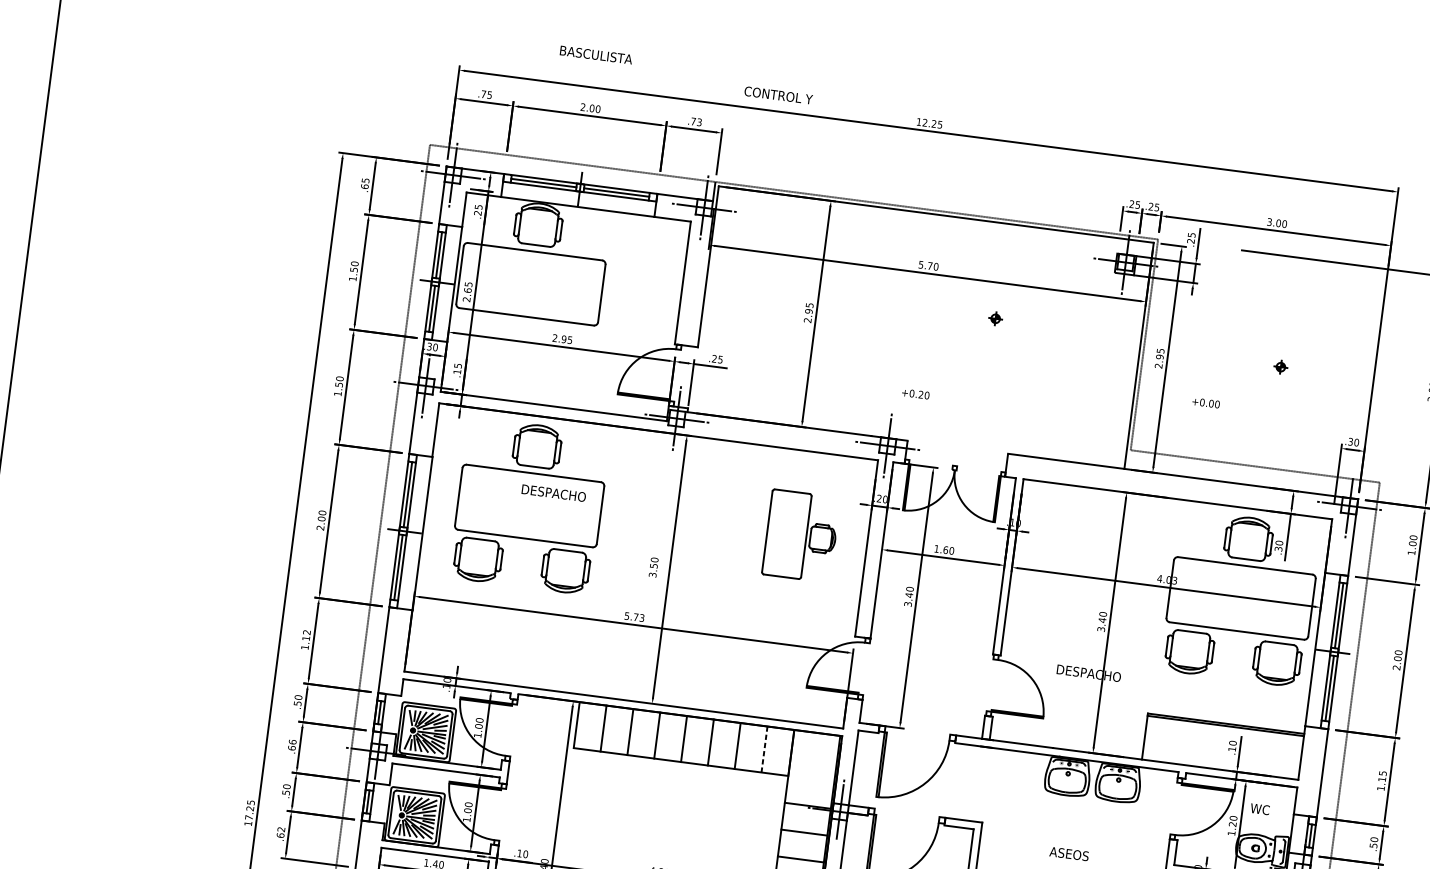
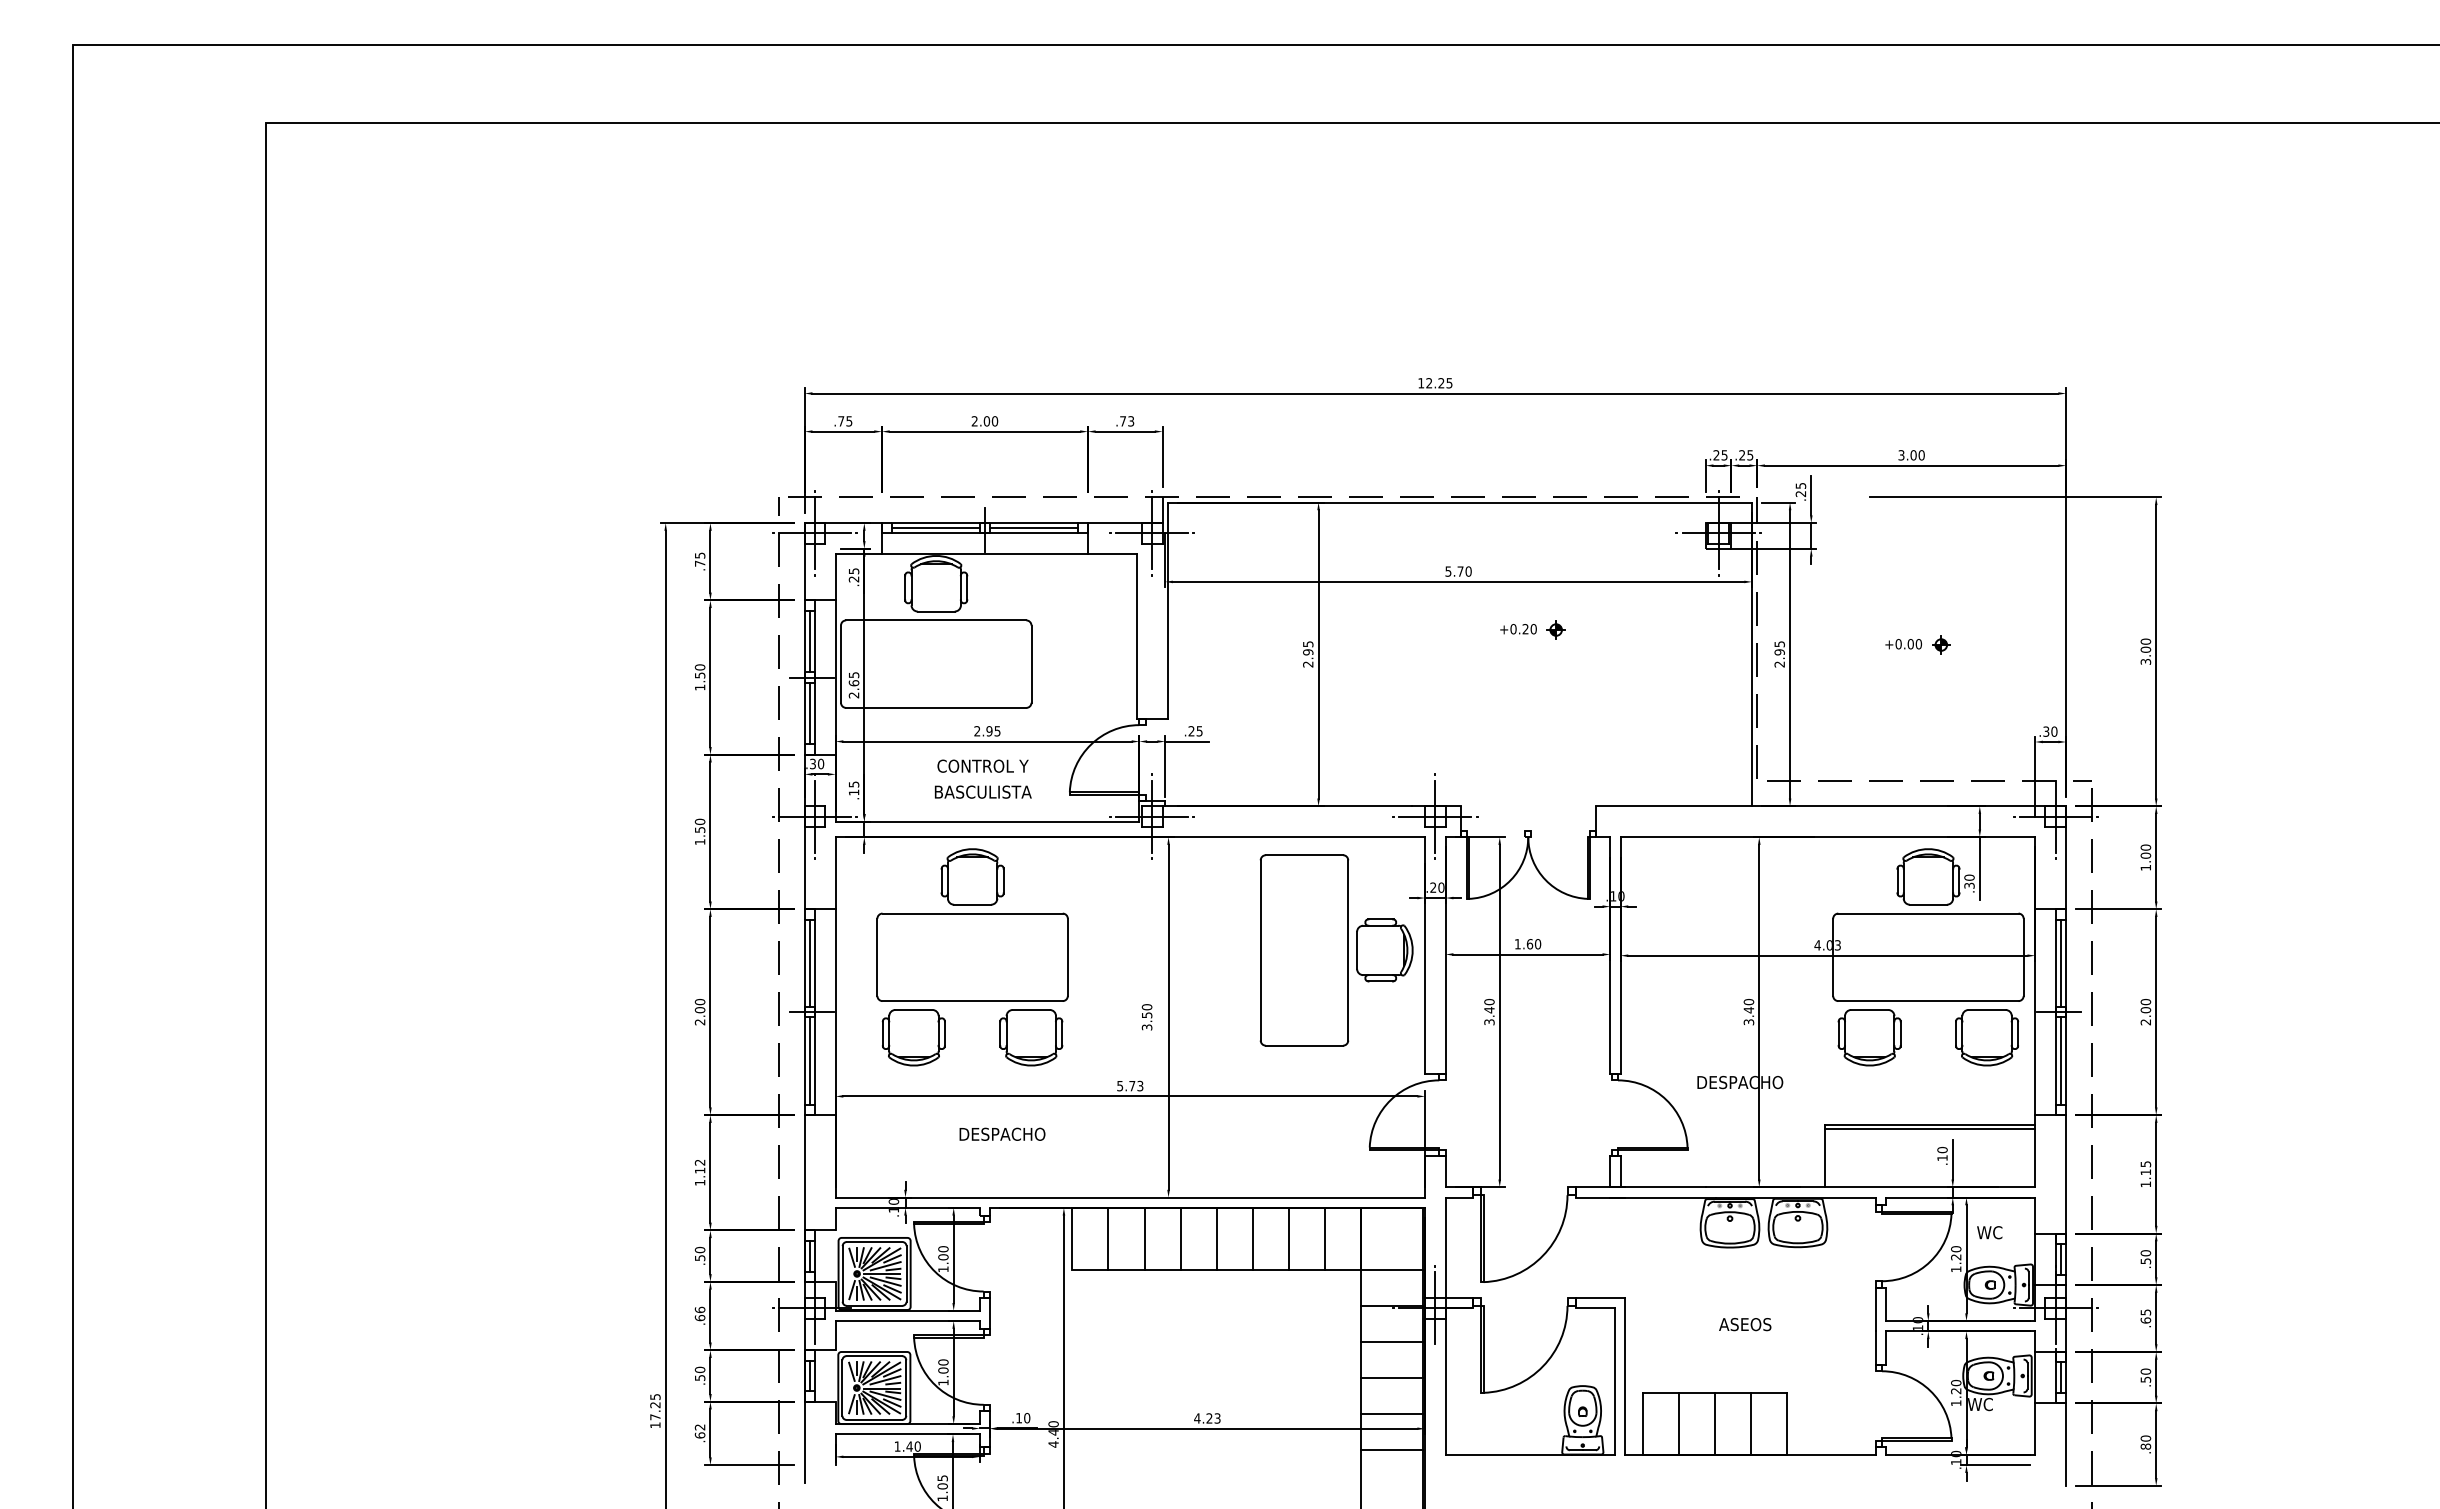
text: (596, 54) -> (983, 791), moved
text: (778, 94) -> (982, 765), moved
text: (364, 186) -> (699, 563), .65 -> .75
text: (915, 394) -> (1518, 629), moved
text: (1205, 403) -> (1903, 644), moved
text: (554, 492) -> (1002, 1133), moved
part: (801, 536) -> (1336, 950), size x1.67
line: (764, 749) -> (1324, 1238), dashed -> solid
line: (812, 779) -> (1393, 1269), added

